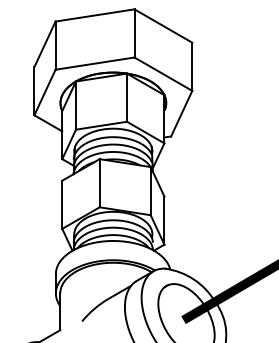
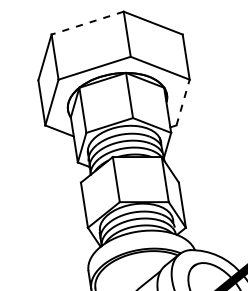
line: (95, 15) -> (88, 23), solid -> dashed
line: (181, 113) -> (182, 102), solid -> dashed

